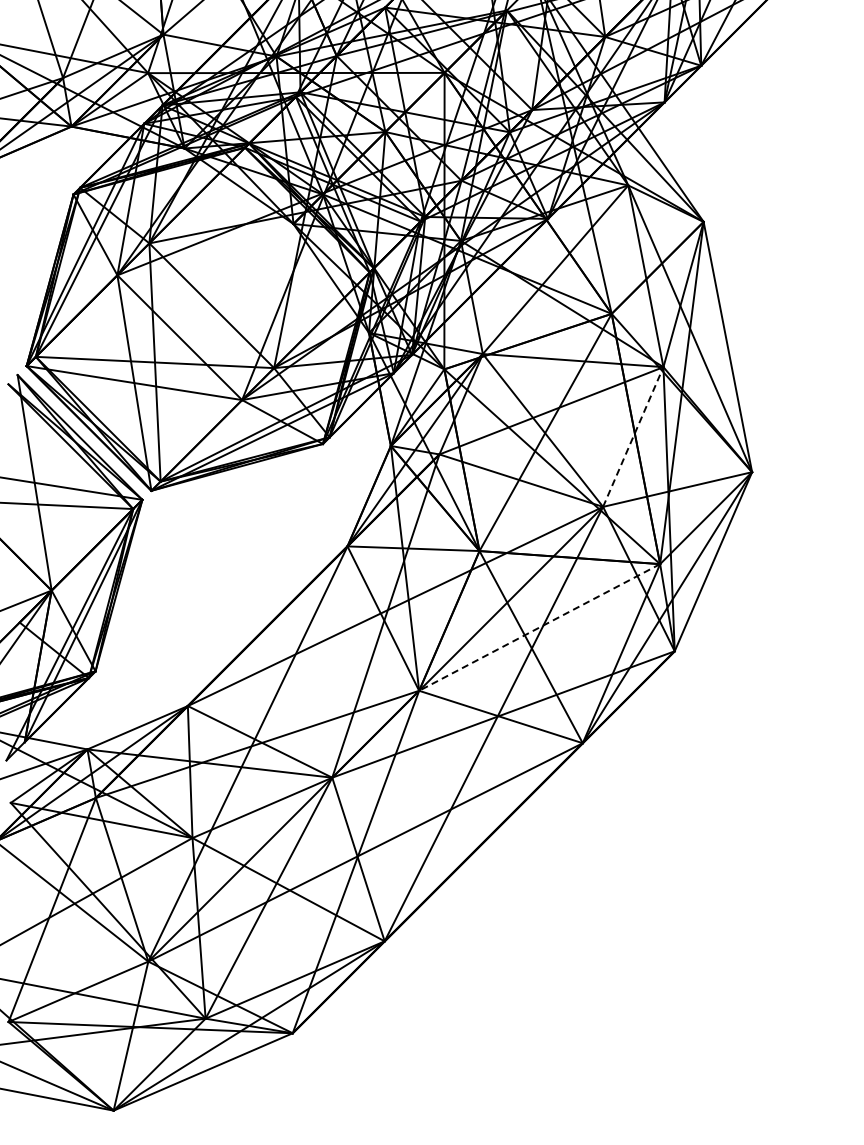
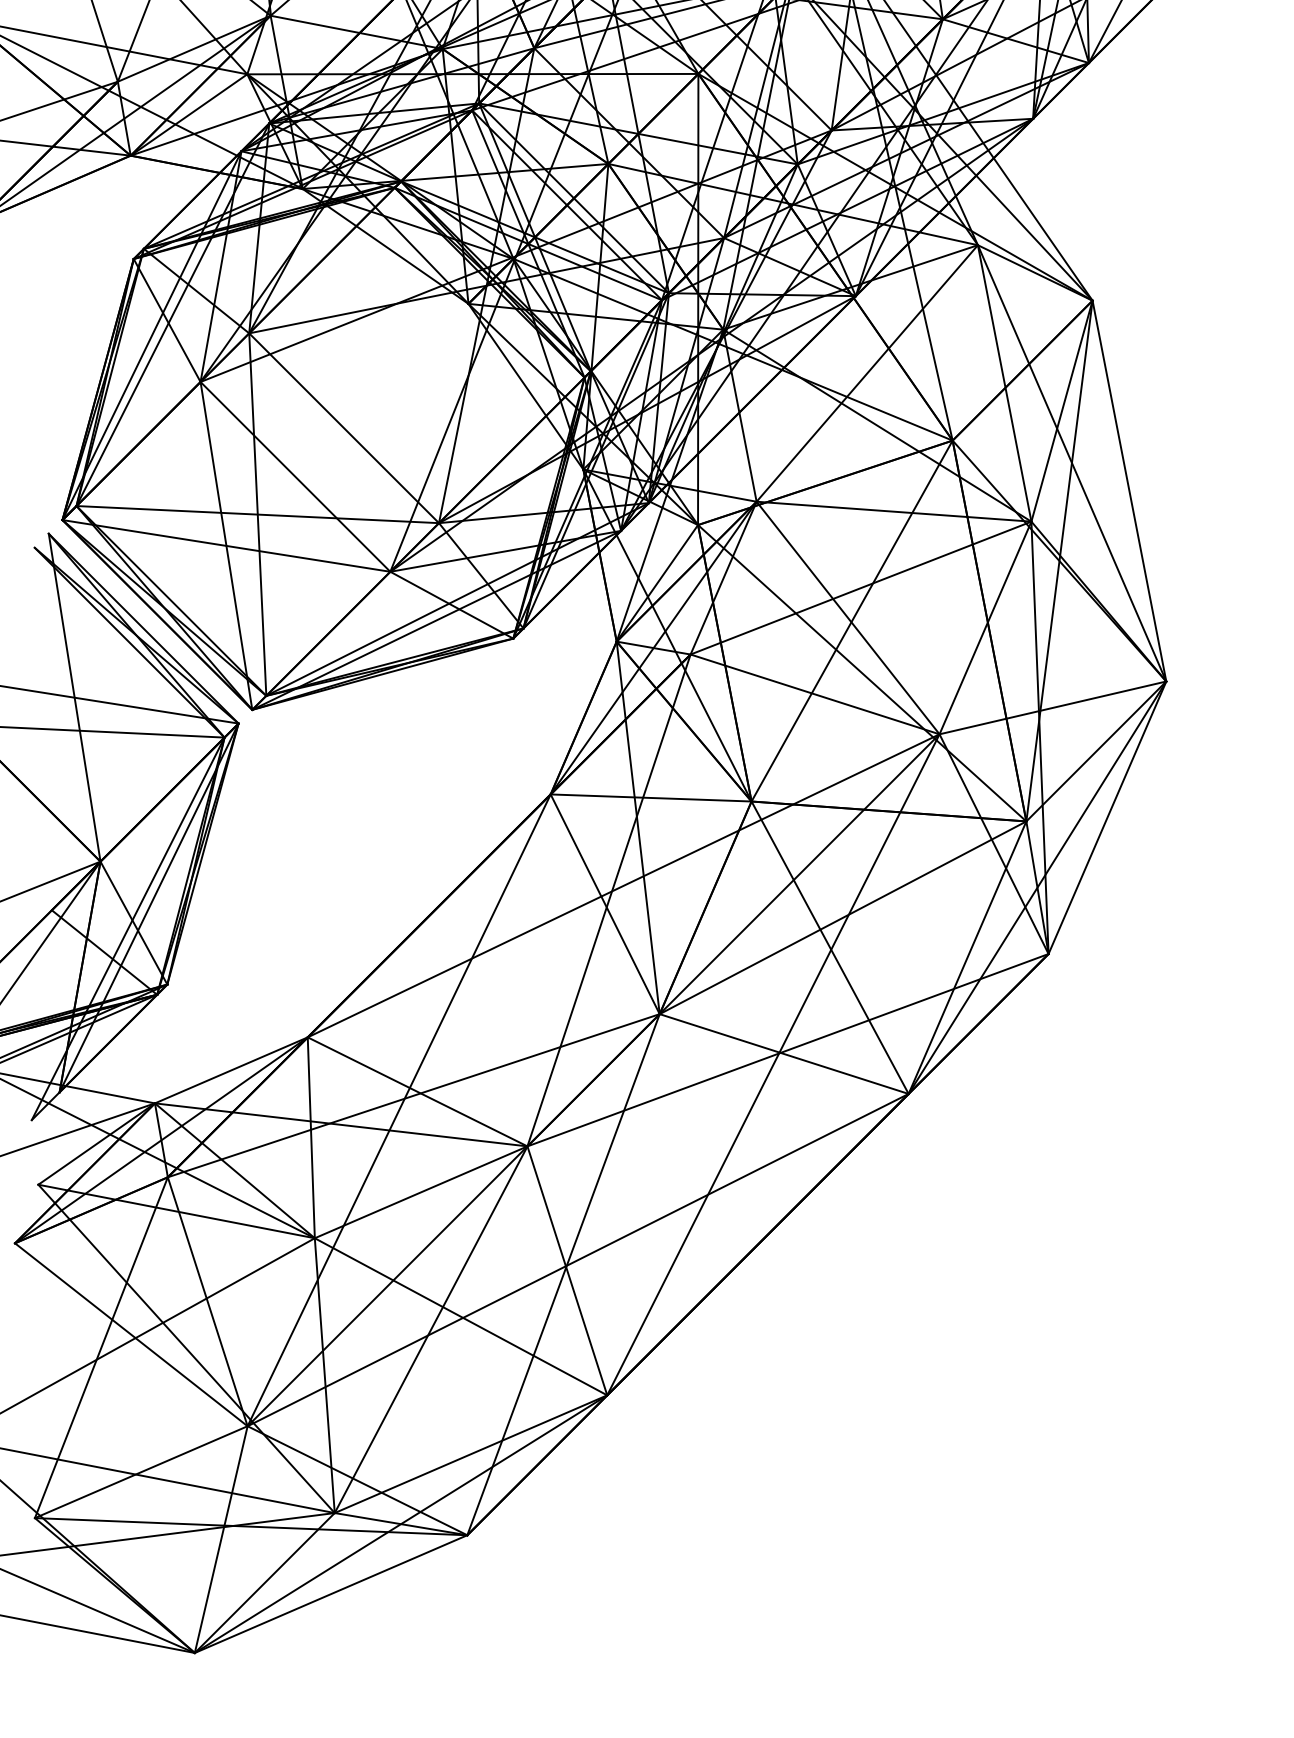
line: (633, 436) -> (985, 627), dashed -> solid
line: (539, 627) -> (842, 917), dashed -> solid

